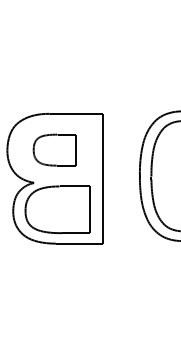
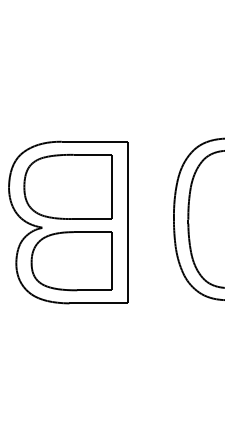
part: (54, 149) -> (67, 186), size x1.67

